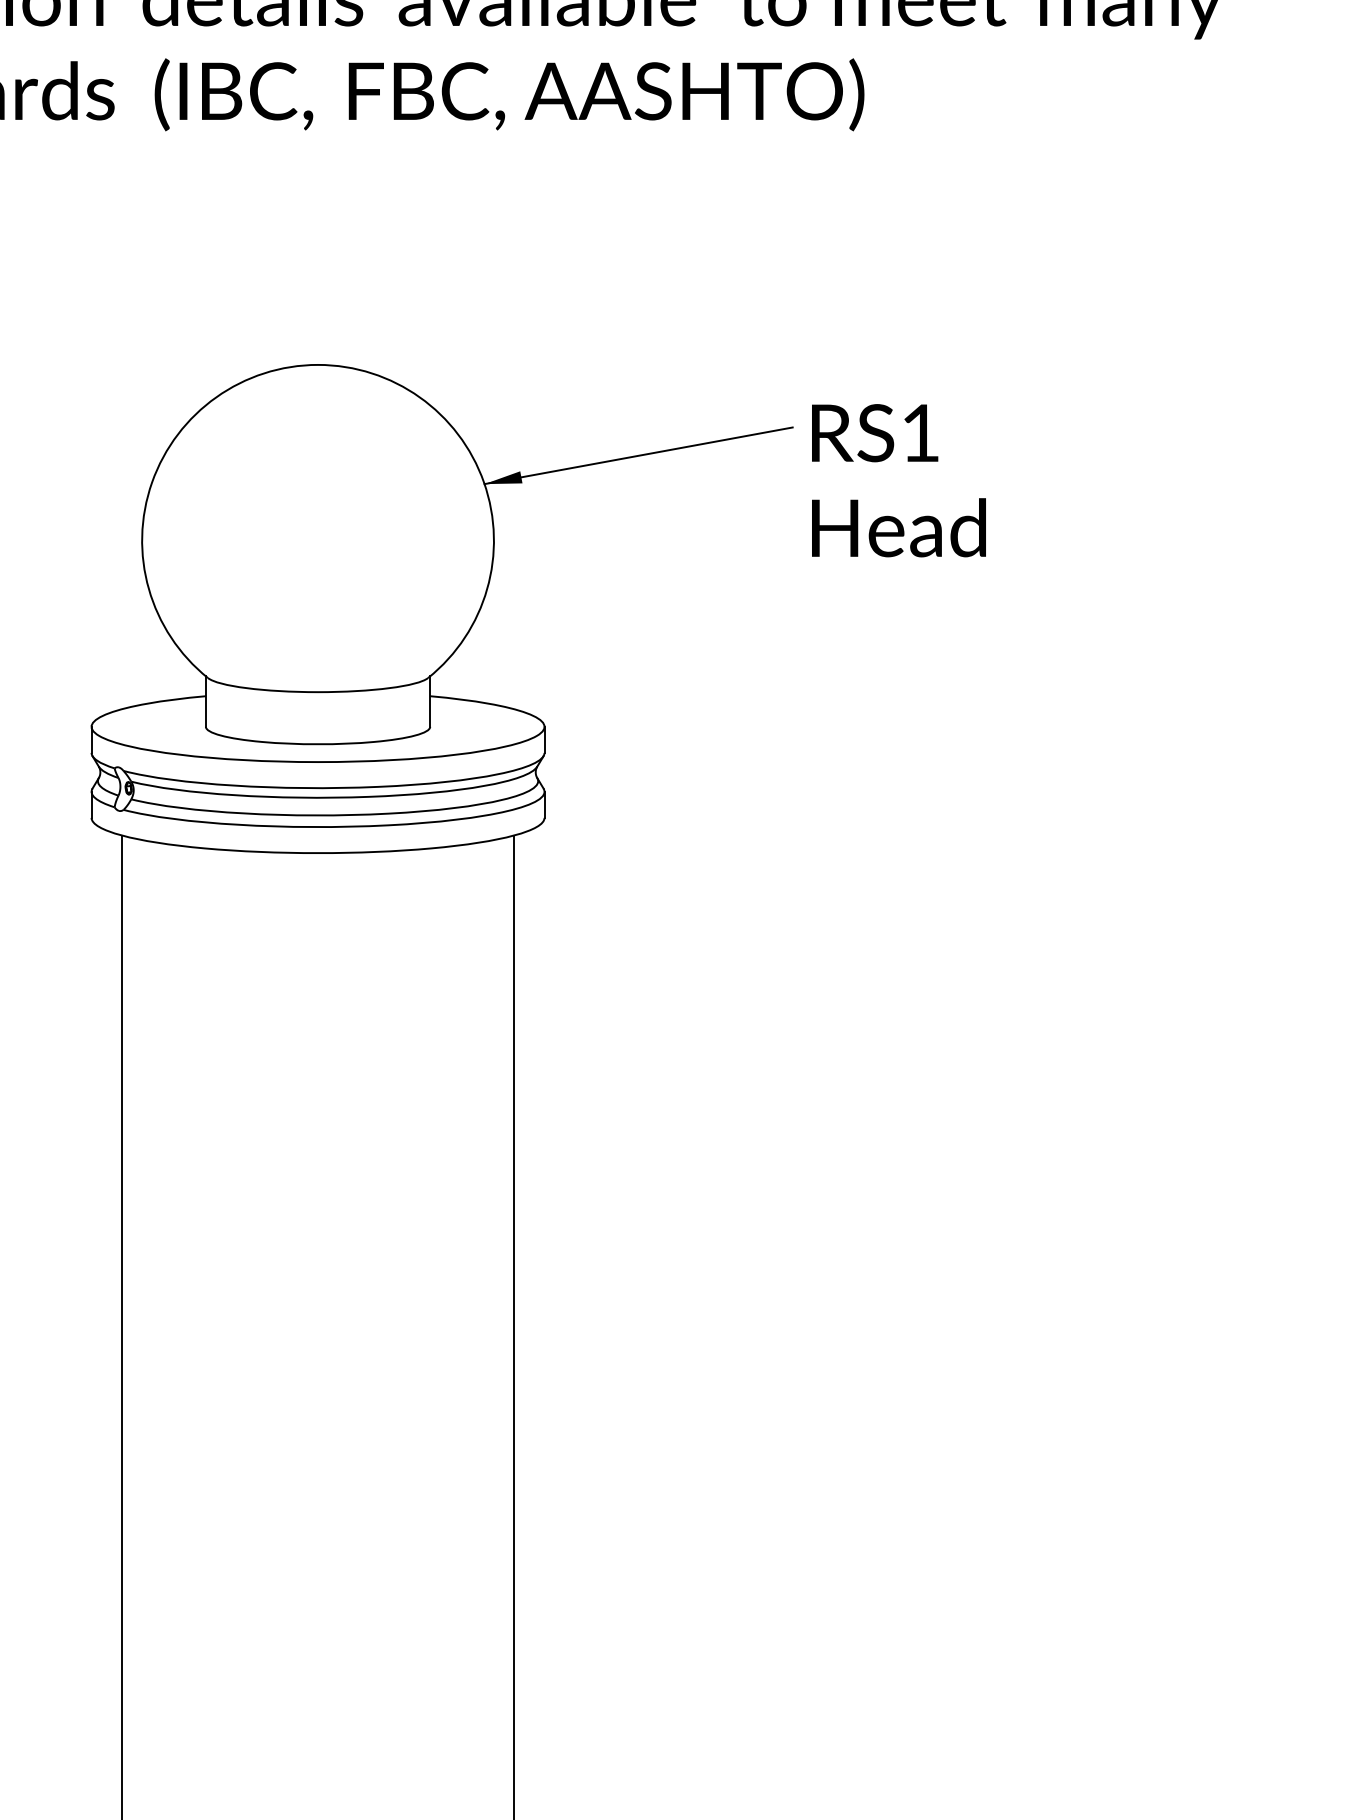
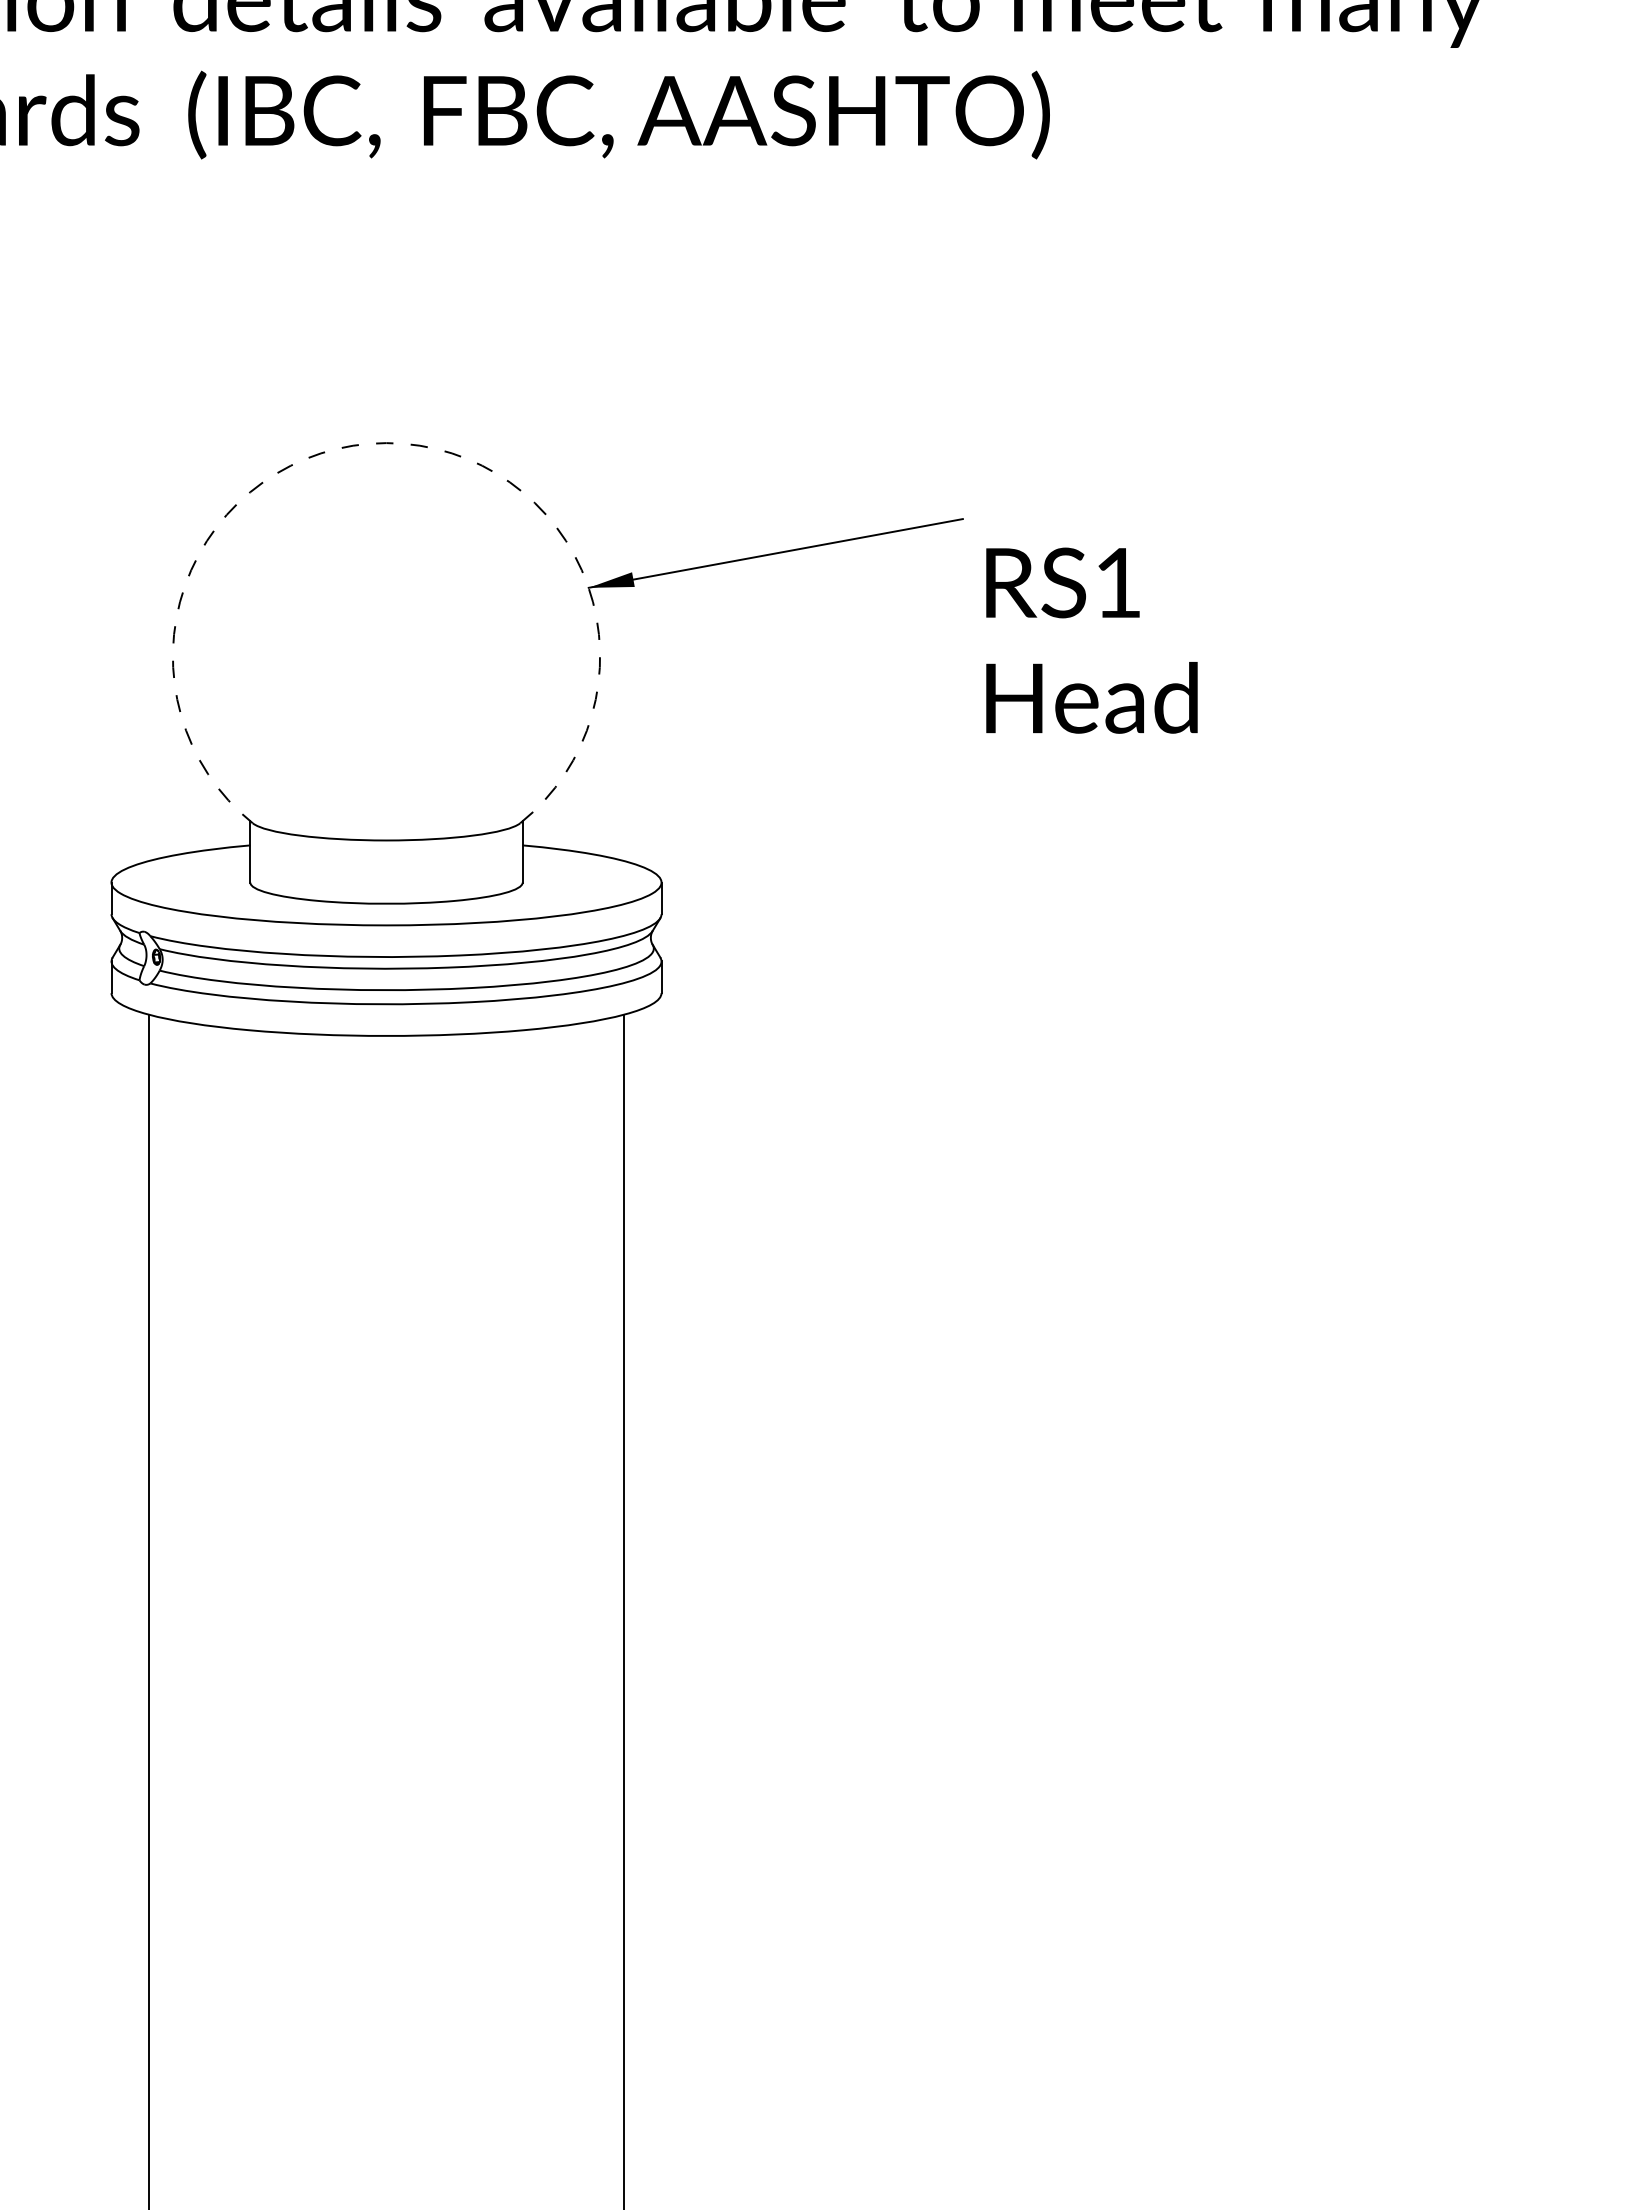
arc: (318, 365) -> (386, 443), solid -> dashed
text: (898, 480) -> (1091, 640), moved

